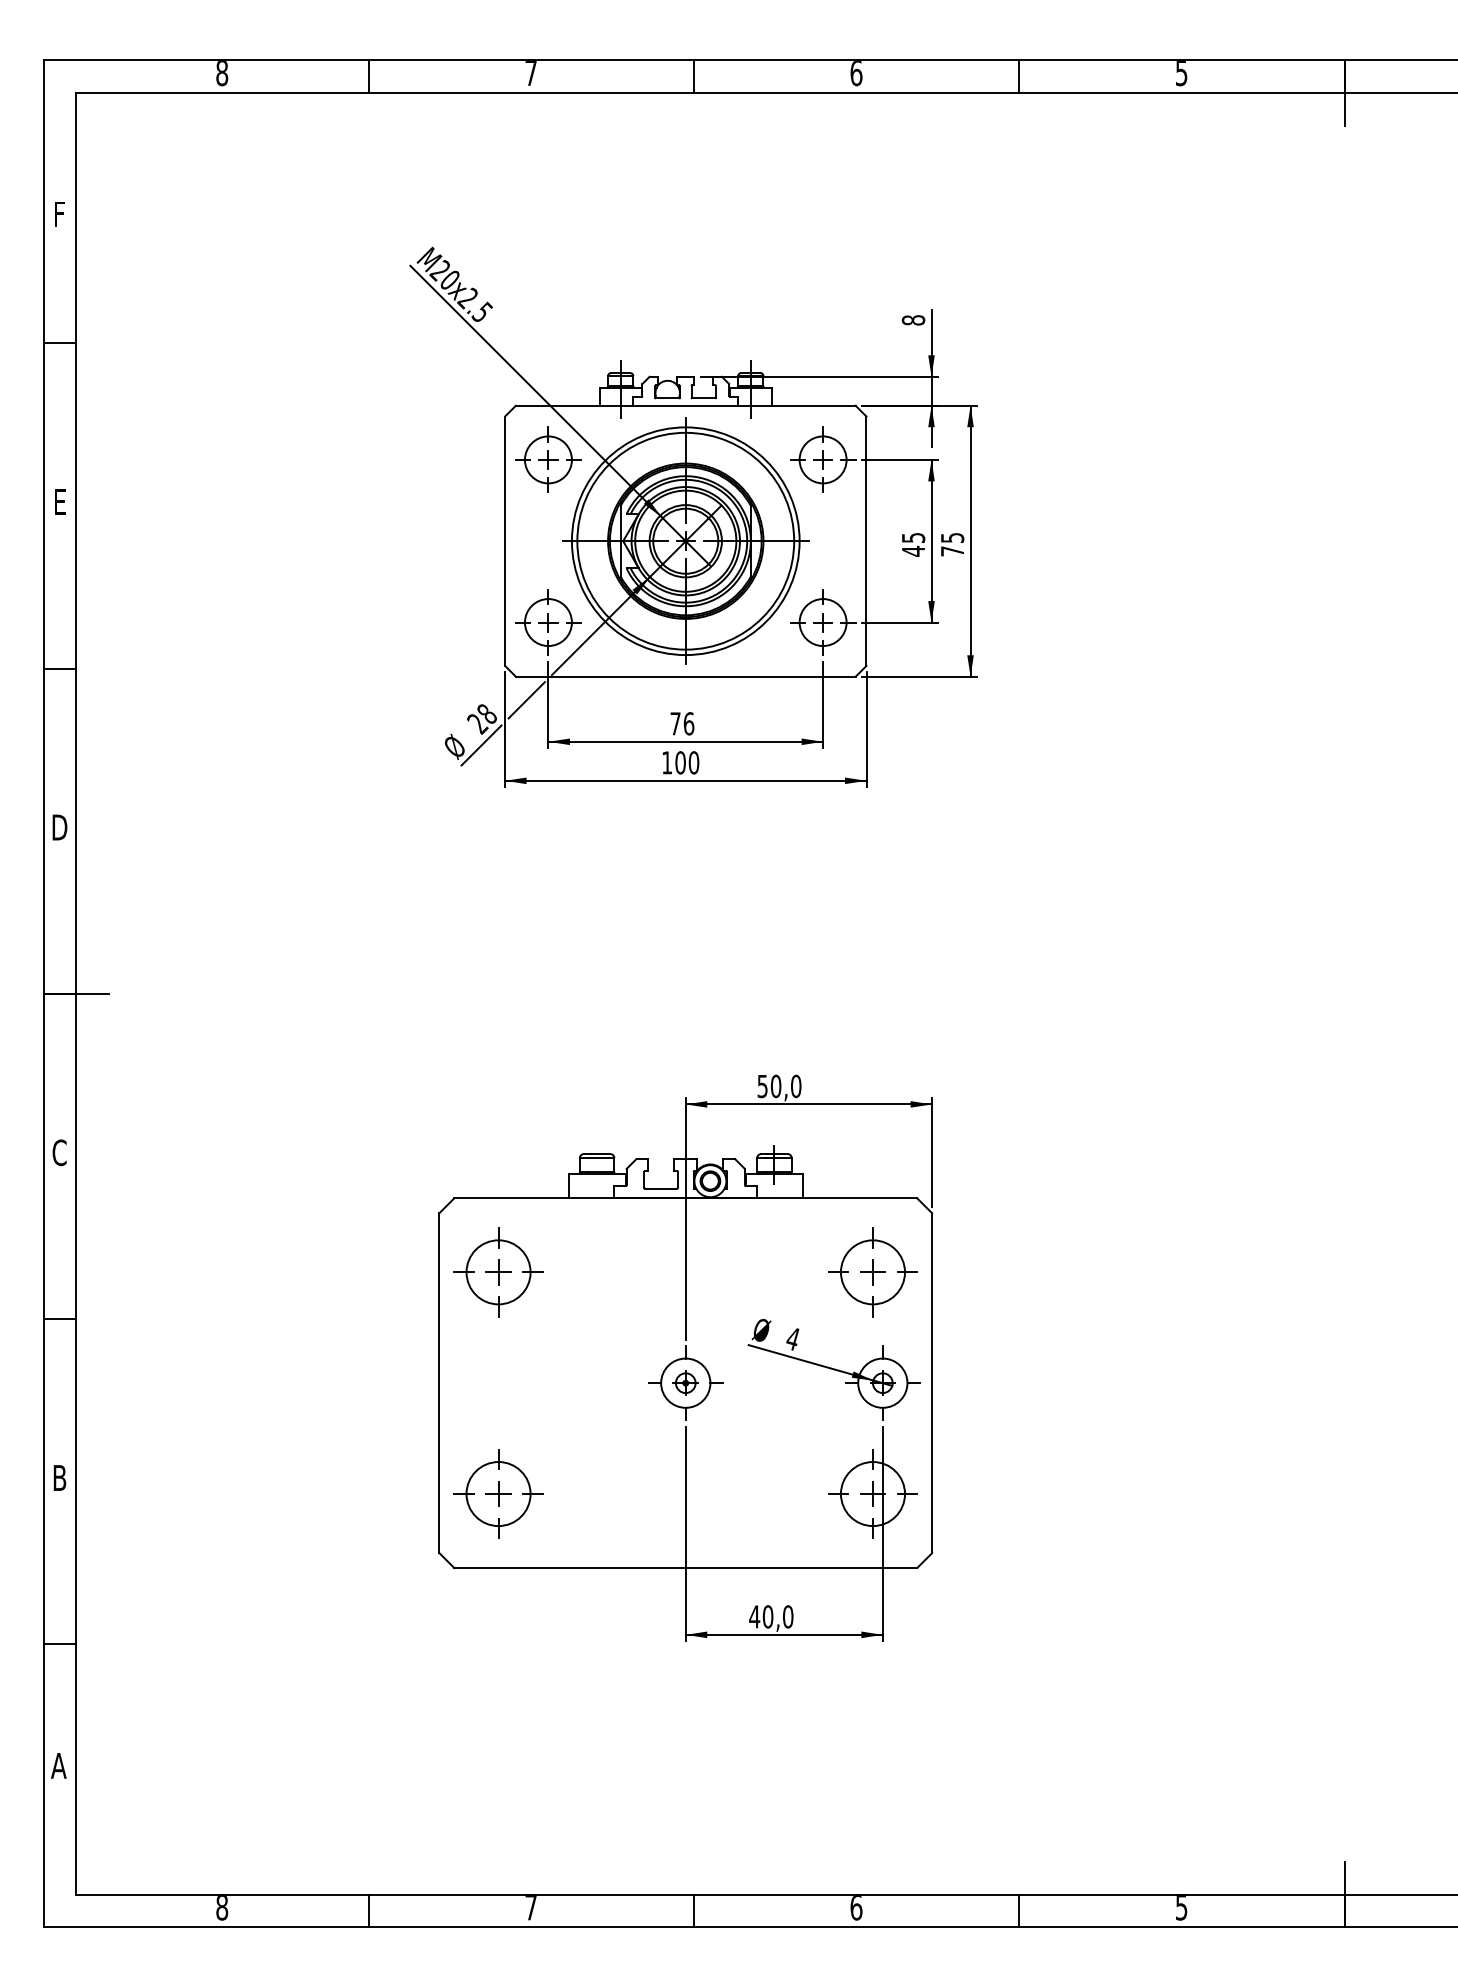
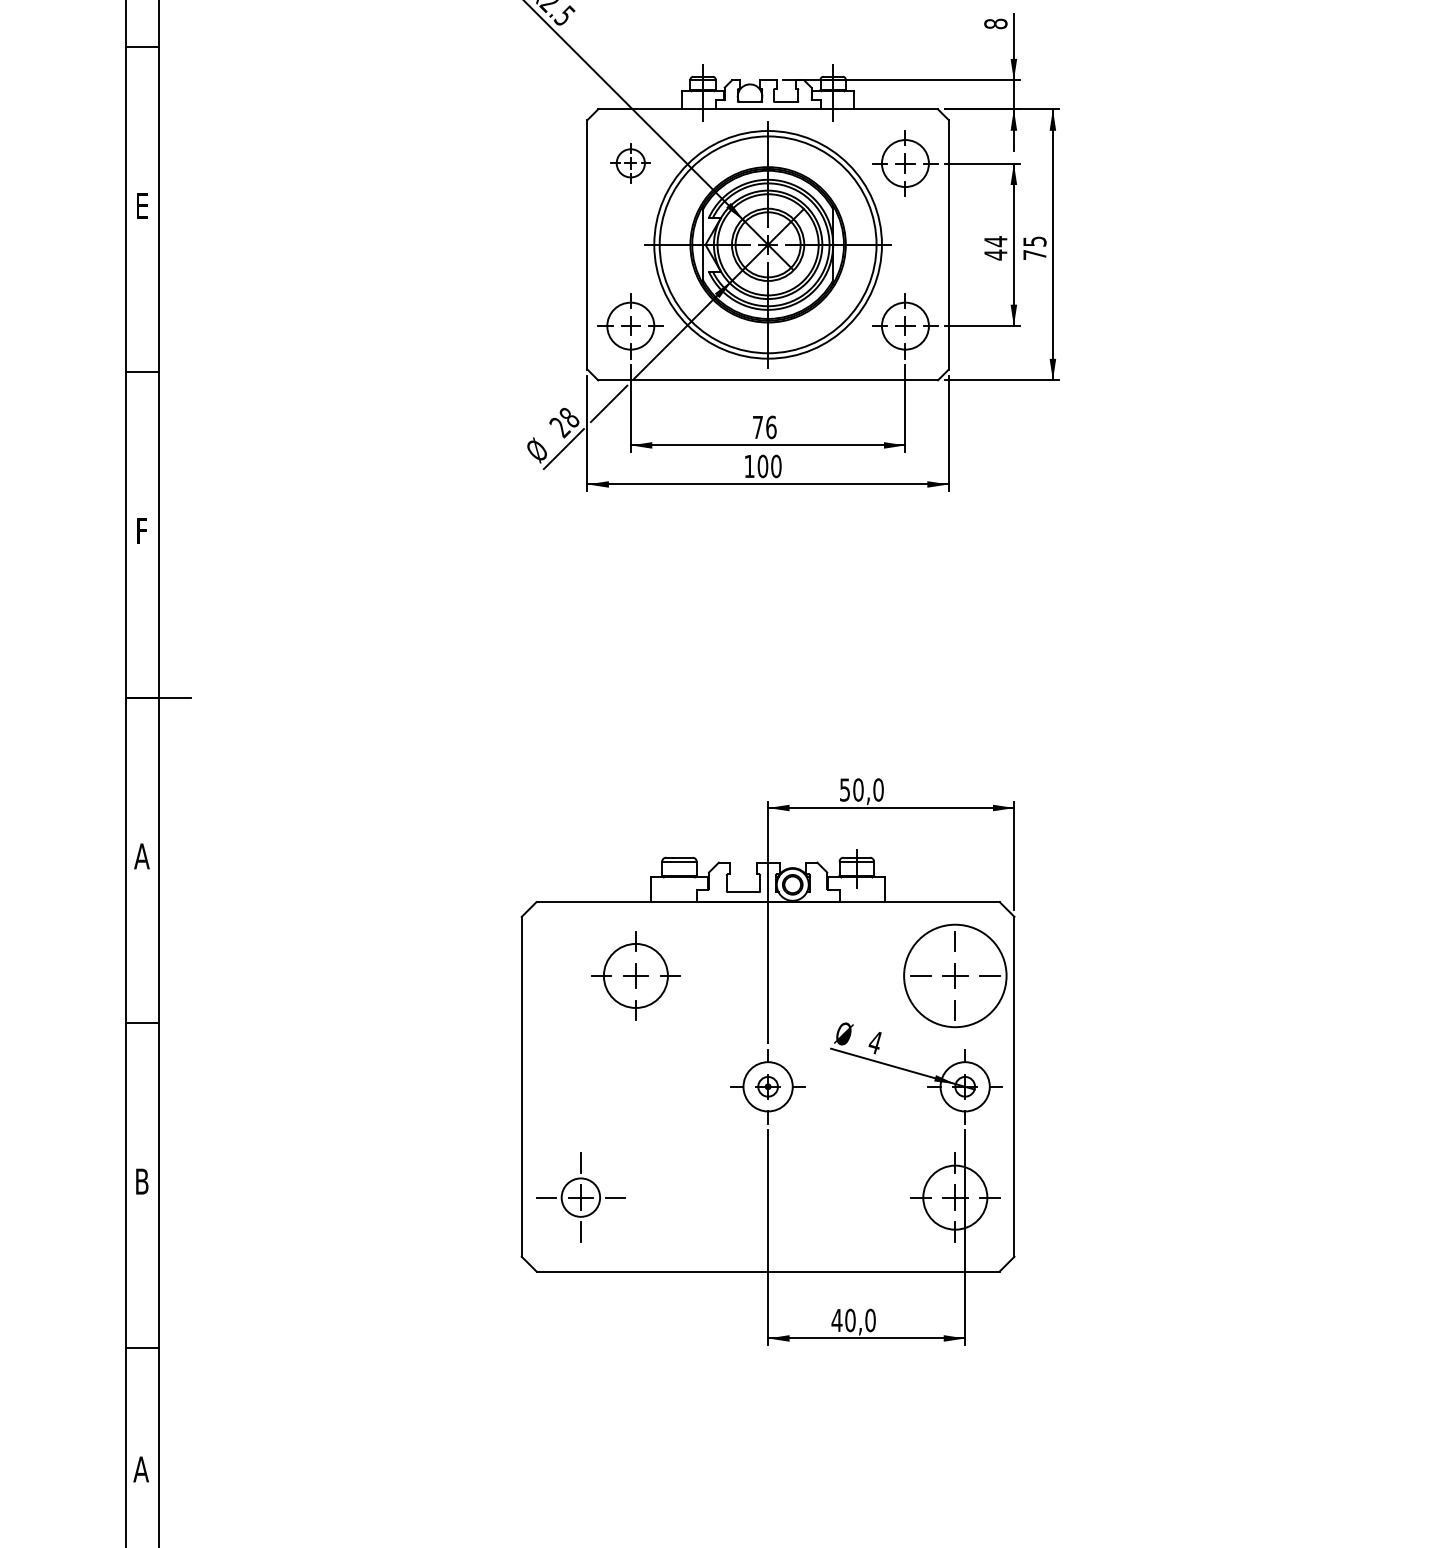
part: (548, 459) -> (630, 163), size x0.6
text: (913, 537) -> (995, 241), 45 -> 44
text: (59, 827) -> (141, 531), D -> F
text: (59, 1152) -> (141, 856), C -> A
part: (498, 1272) -> (635, 976), moved
circle: (872, 1272) -> (954, 976), size x1.6
circle: (498, 1494) -> (580, 1198), size x0.6

